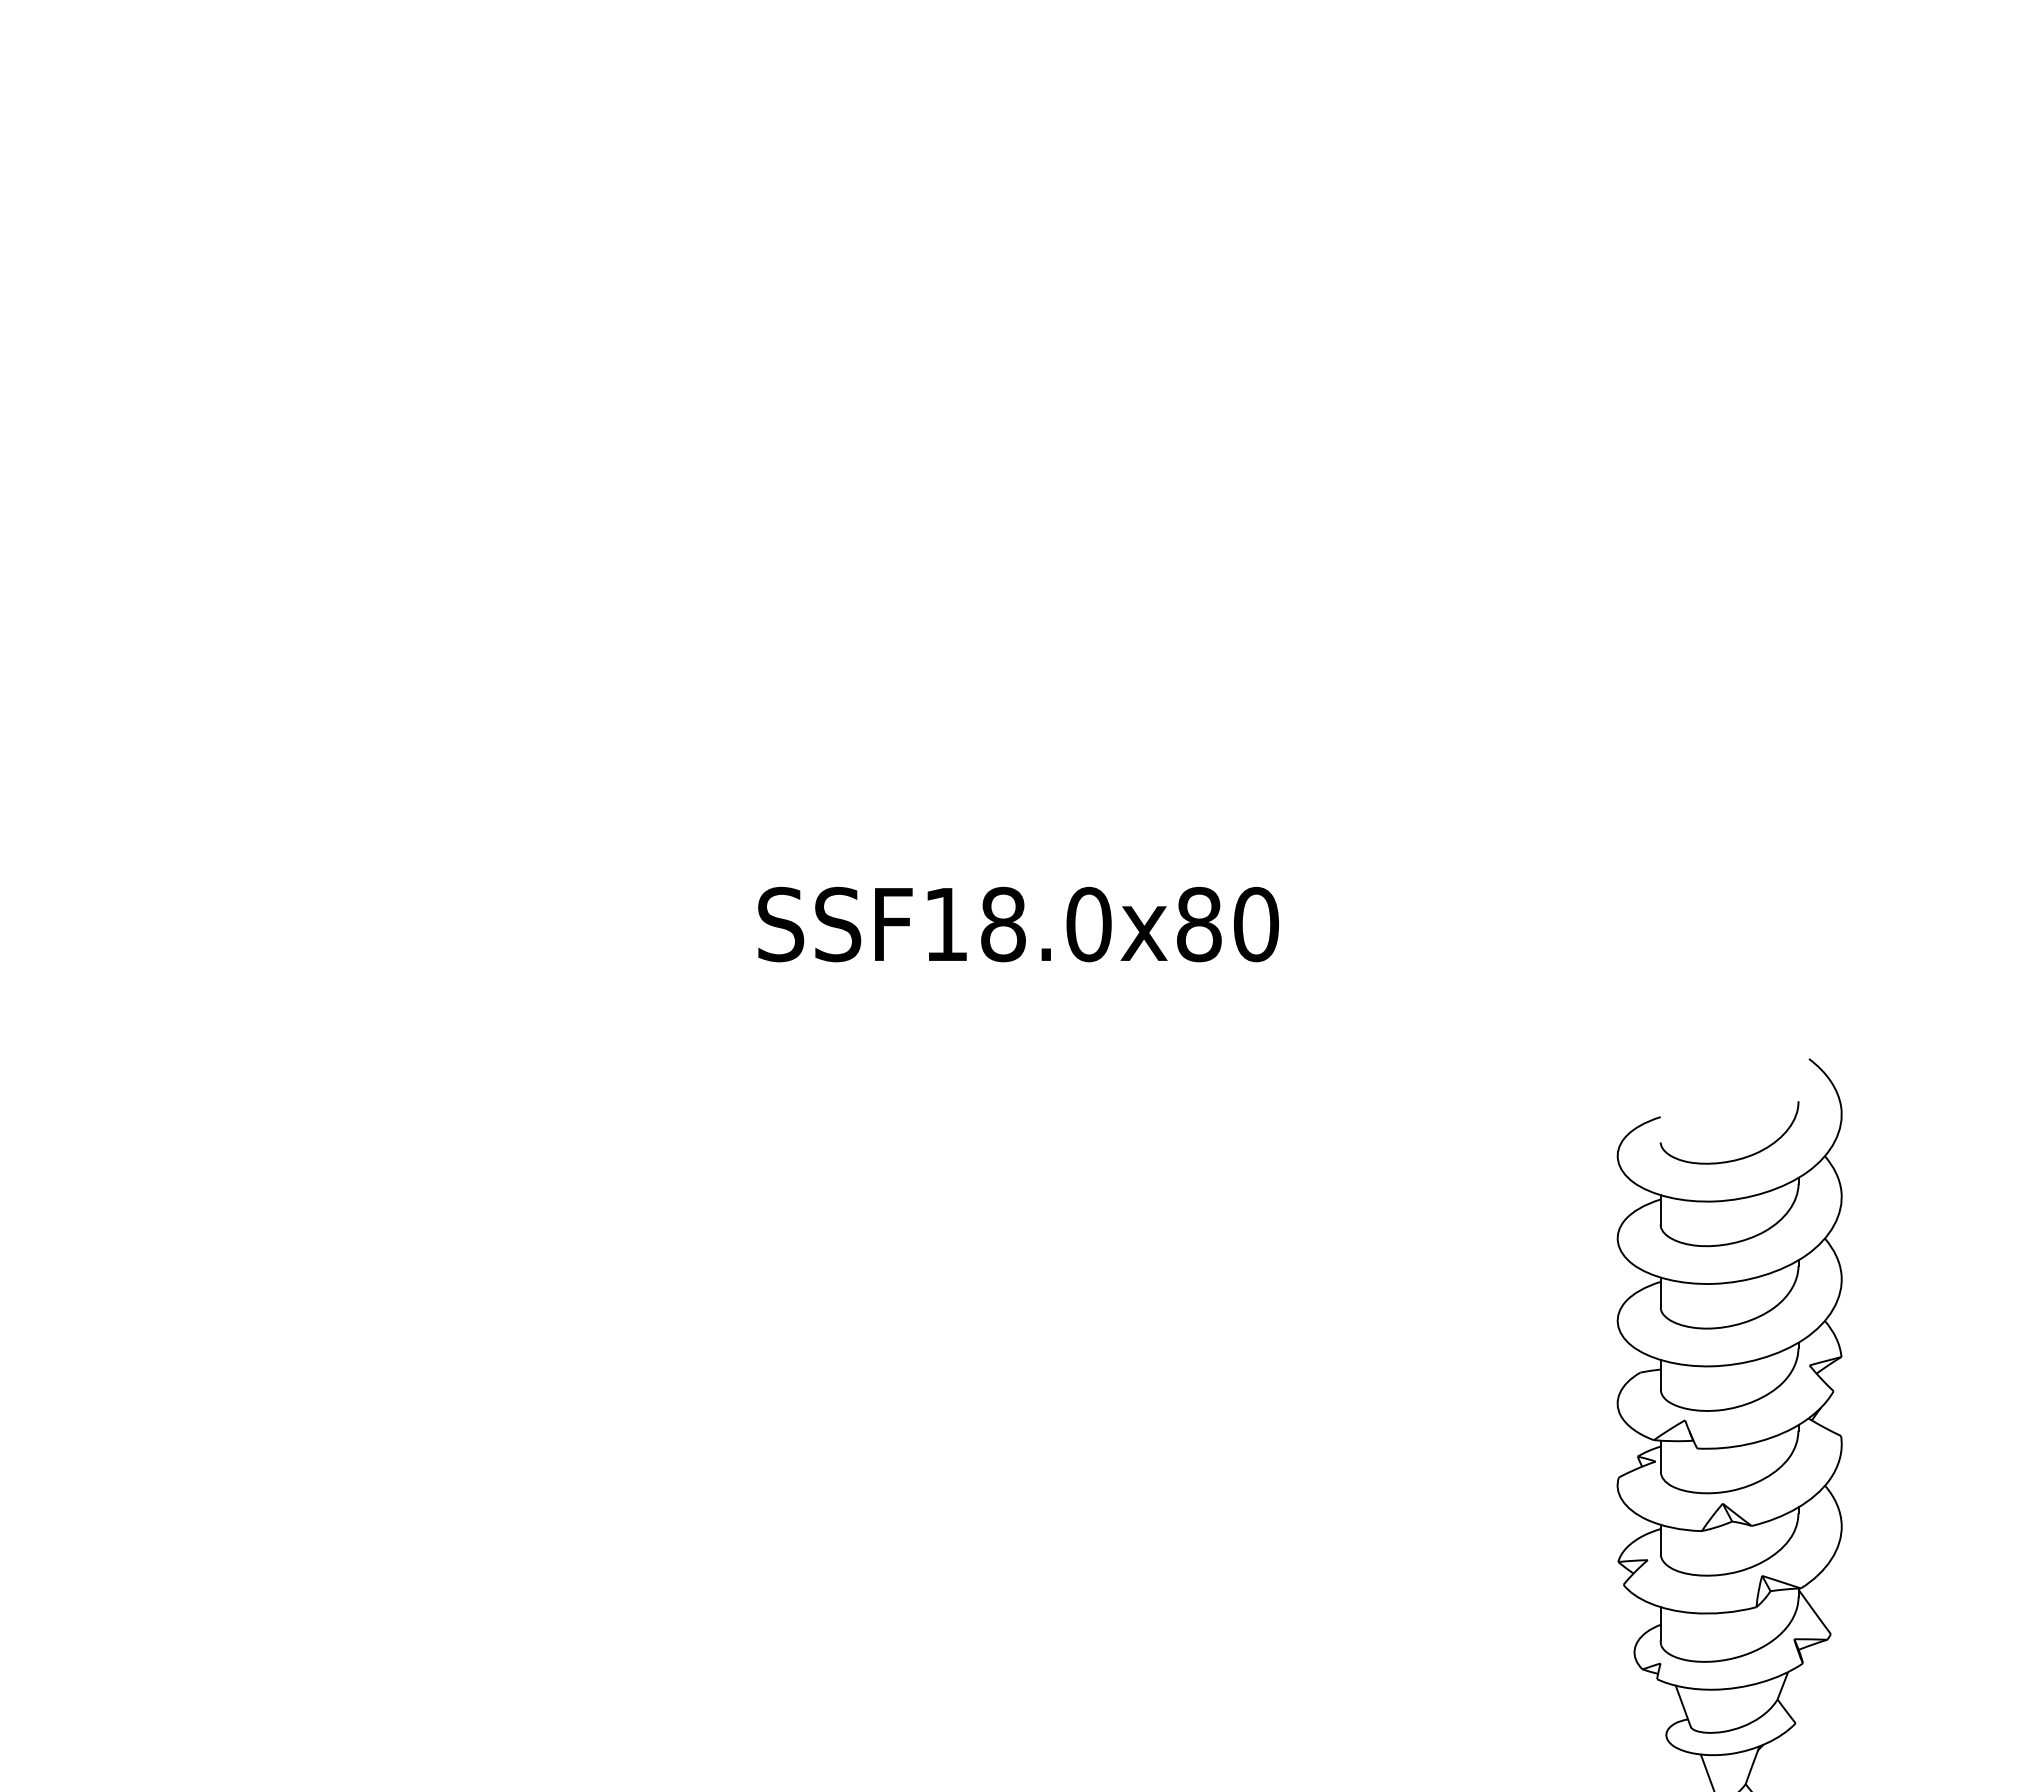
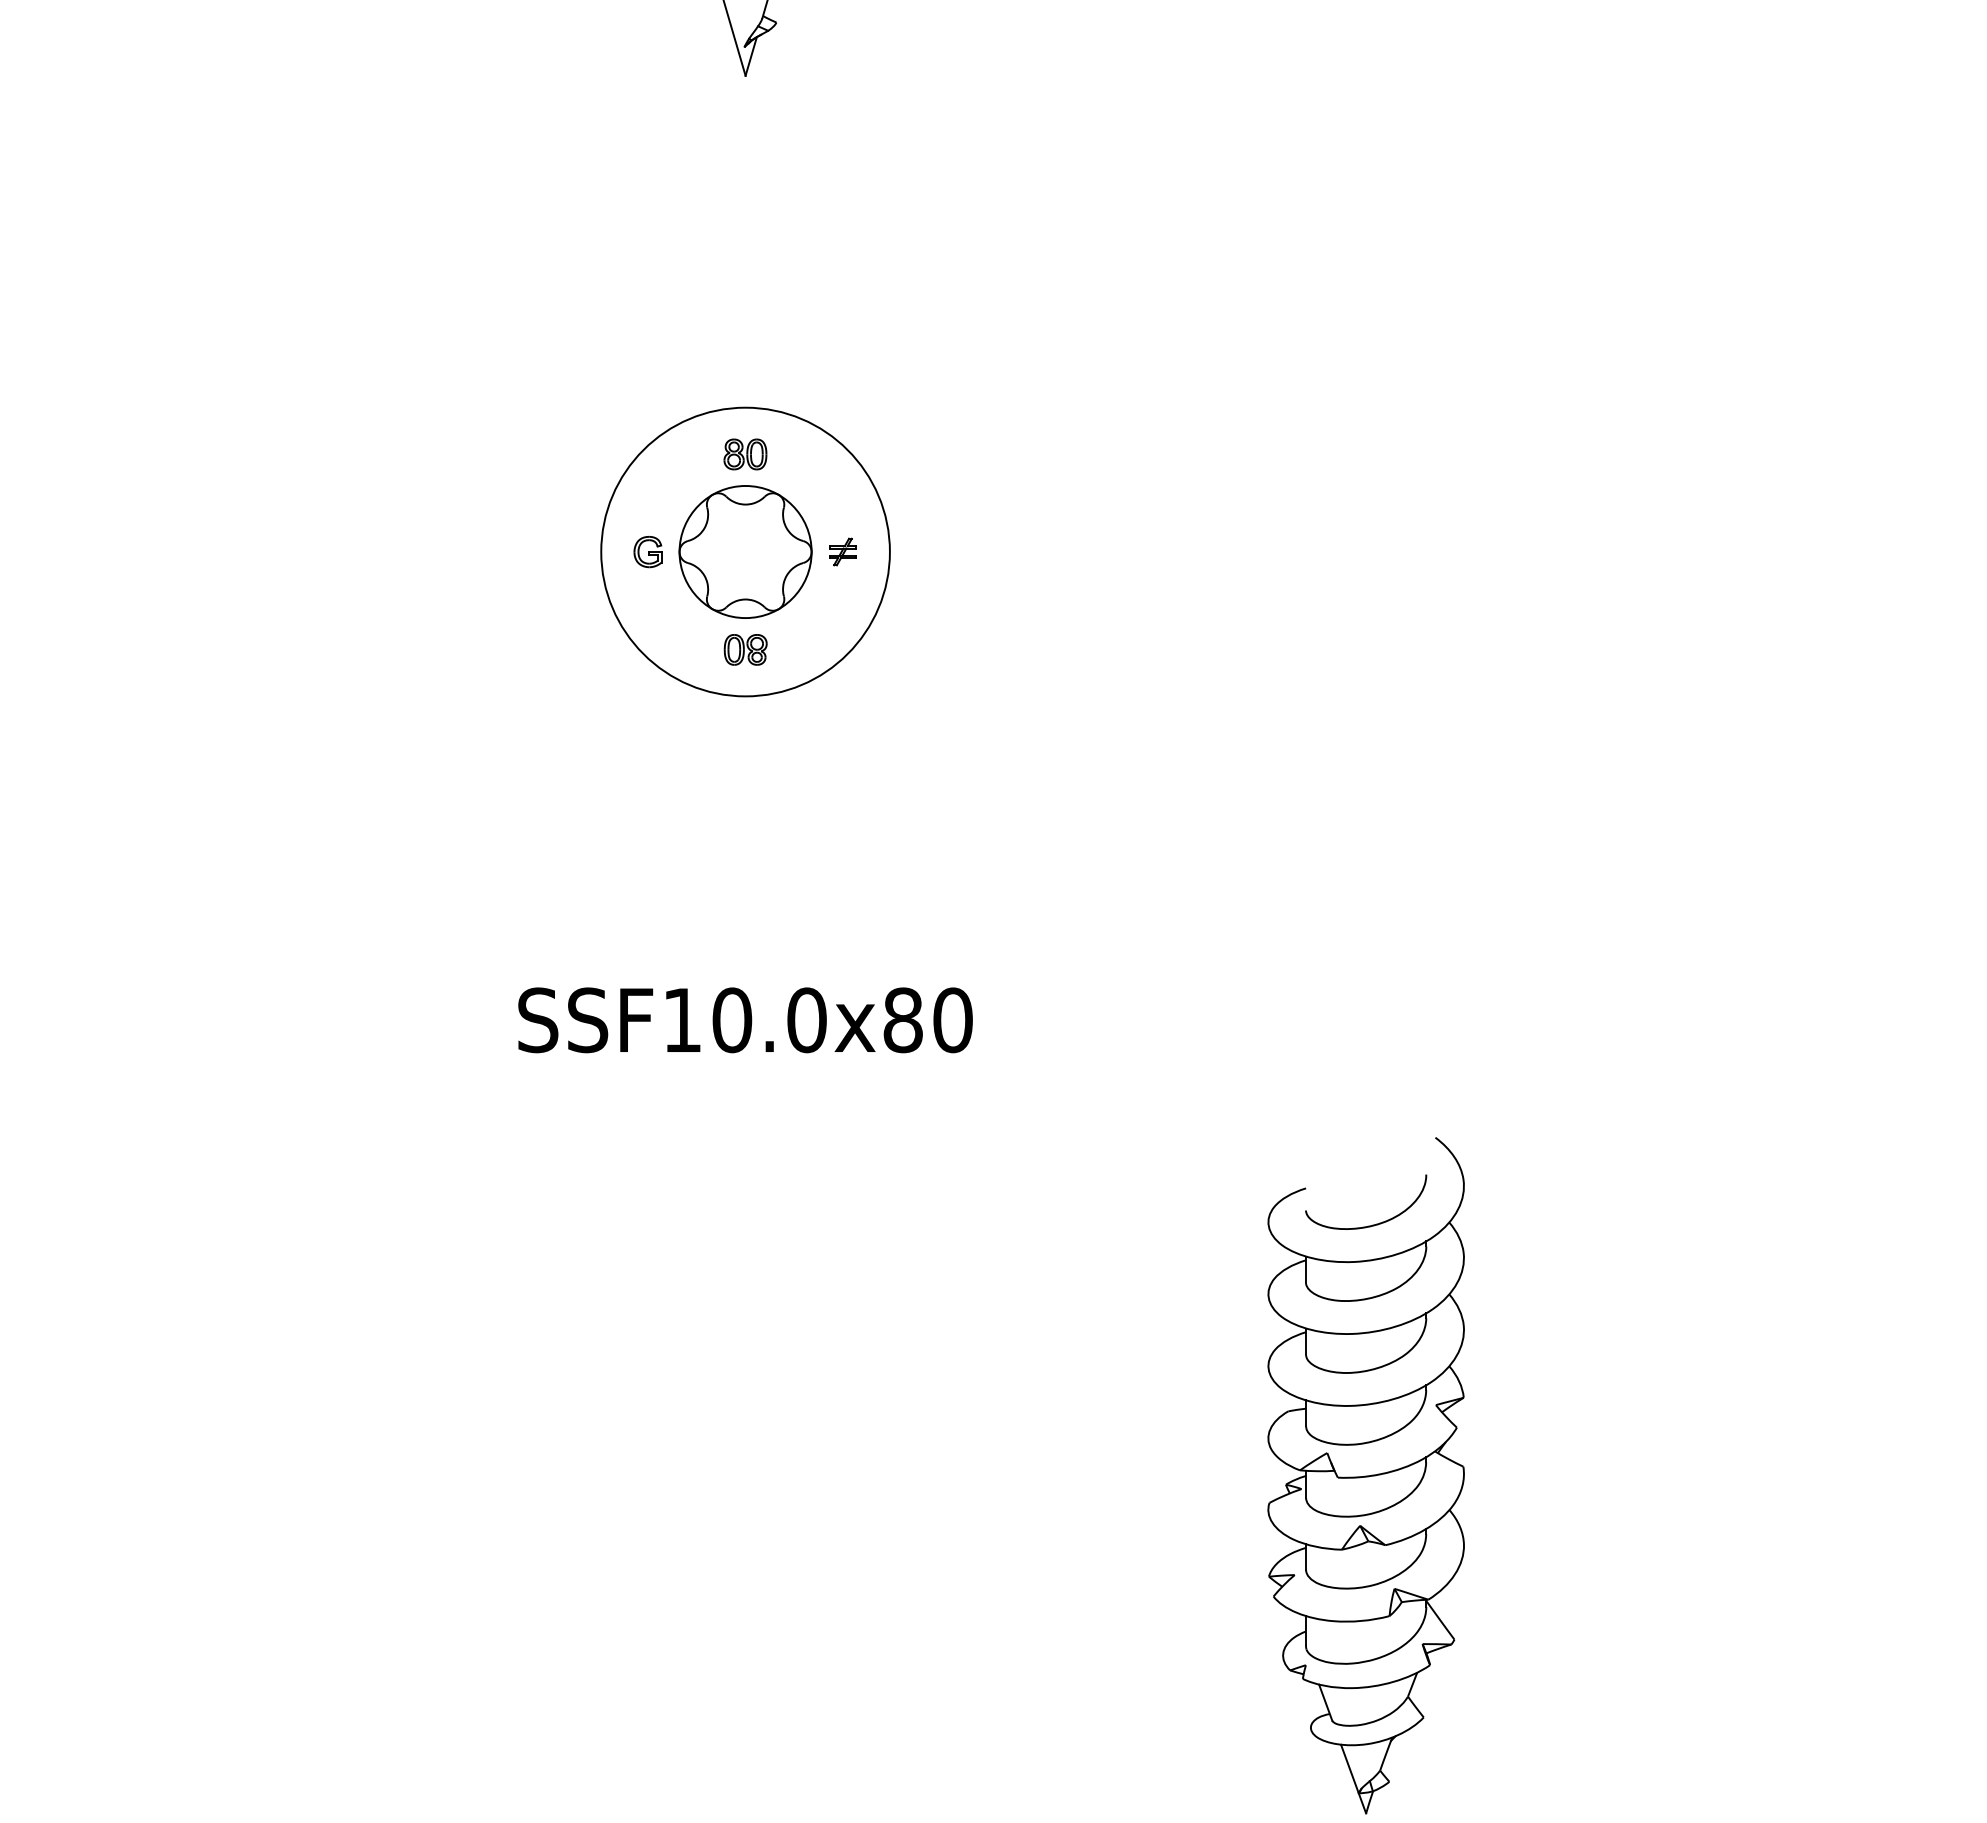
part: (1018, 387) -> (745, 551), added
text: (1003, 923) -> (732, 1019), SSF18.0x80 -> SSF10.0x80

